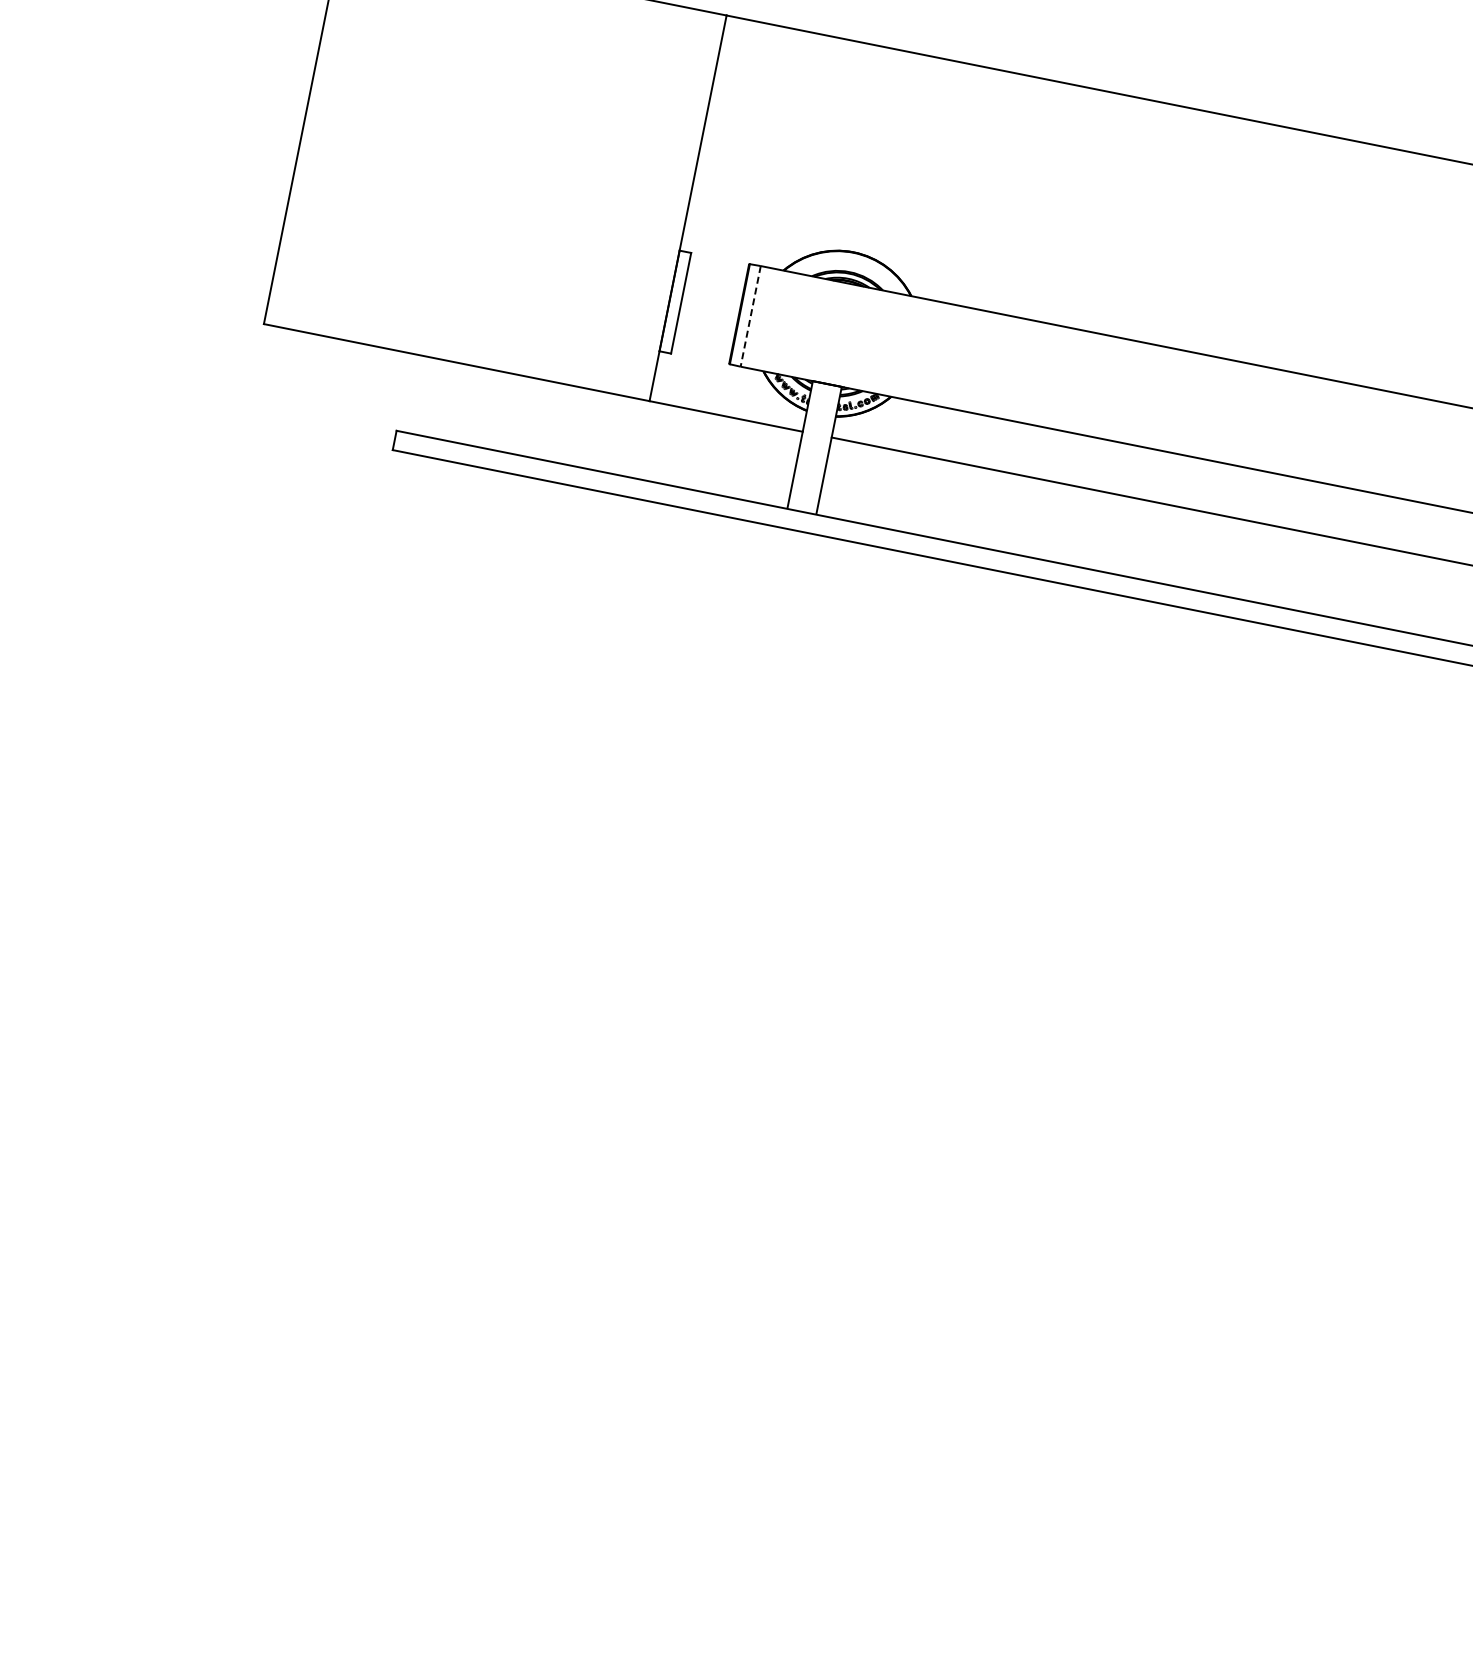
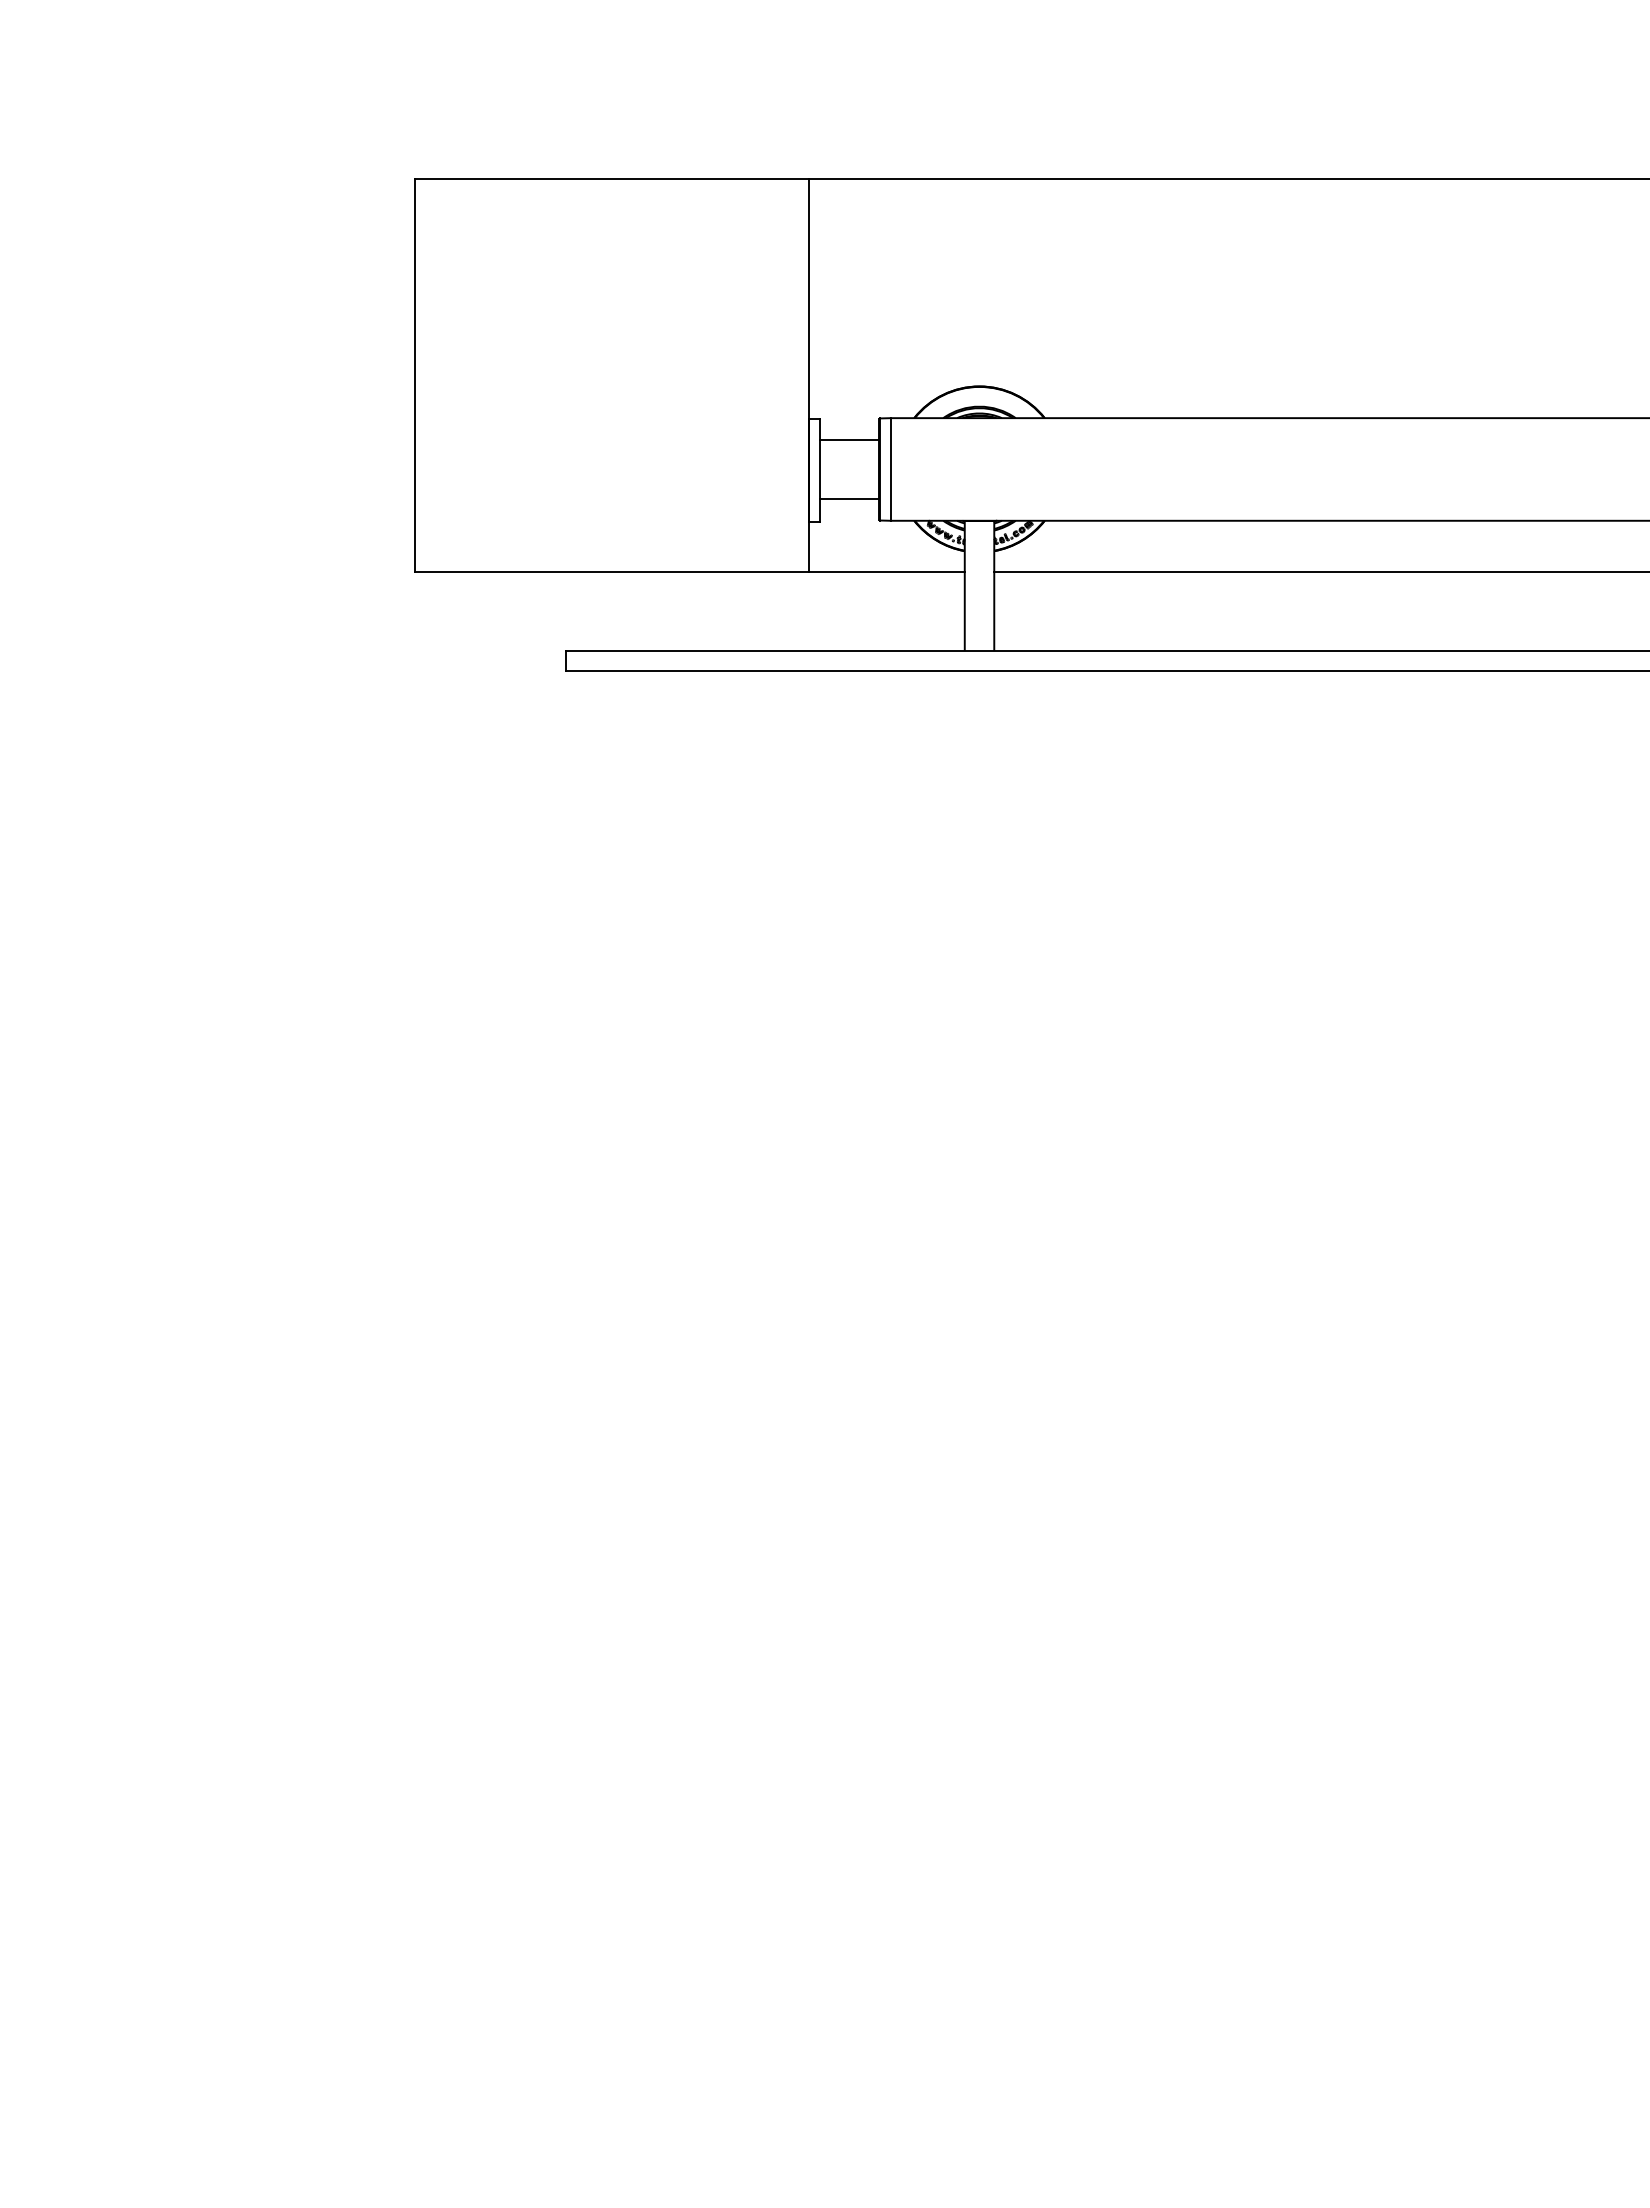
line: (715, 279) -> (849, 440), added
line: (751, 316) -> (891, 469), dashed -> solid
line: (704, 337) -> (849, 499), added

